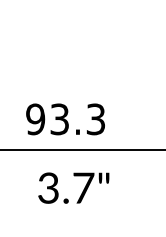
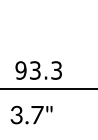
text: (73, 187) -> (31, 114), moved

